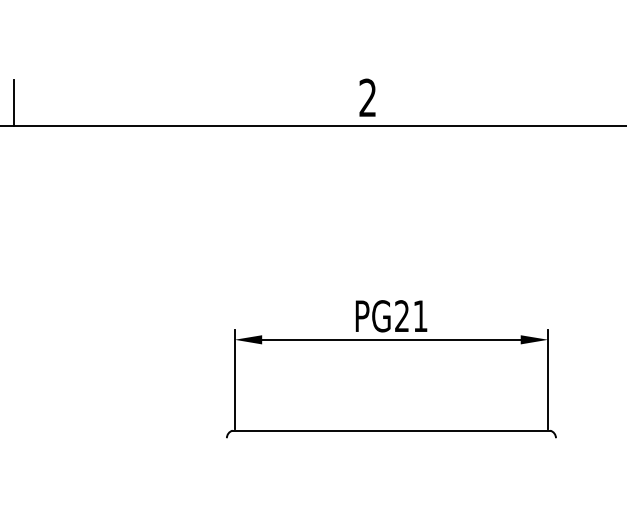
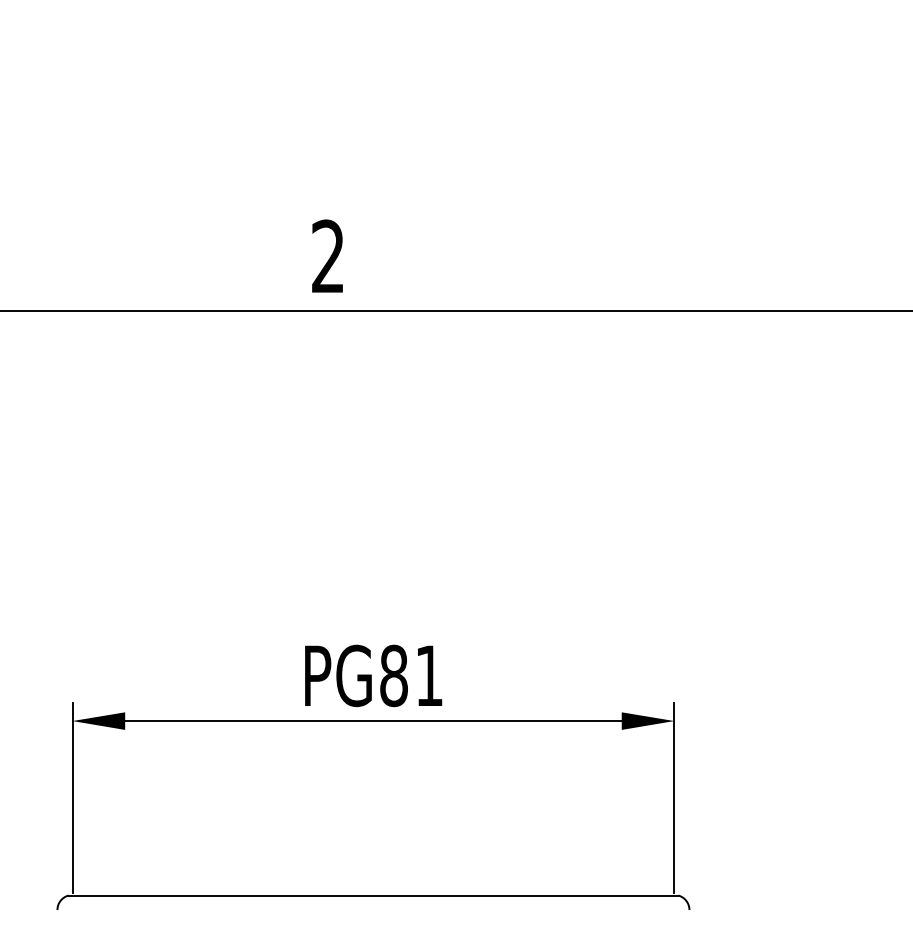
text: (402, 316) -> (394, 676), PG21 -> PG81

